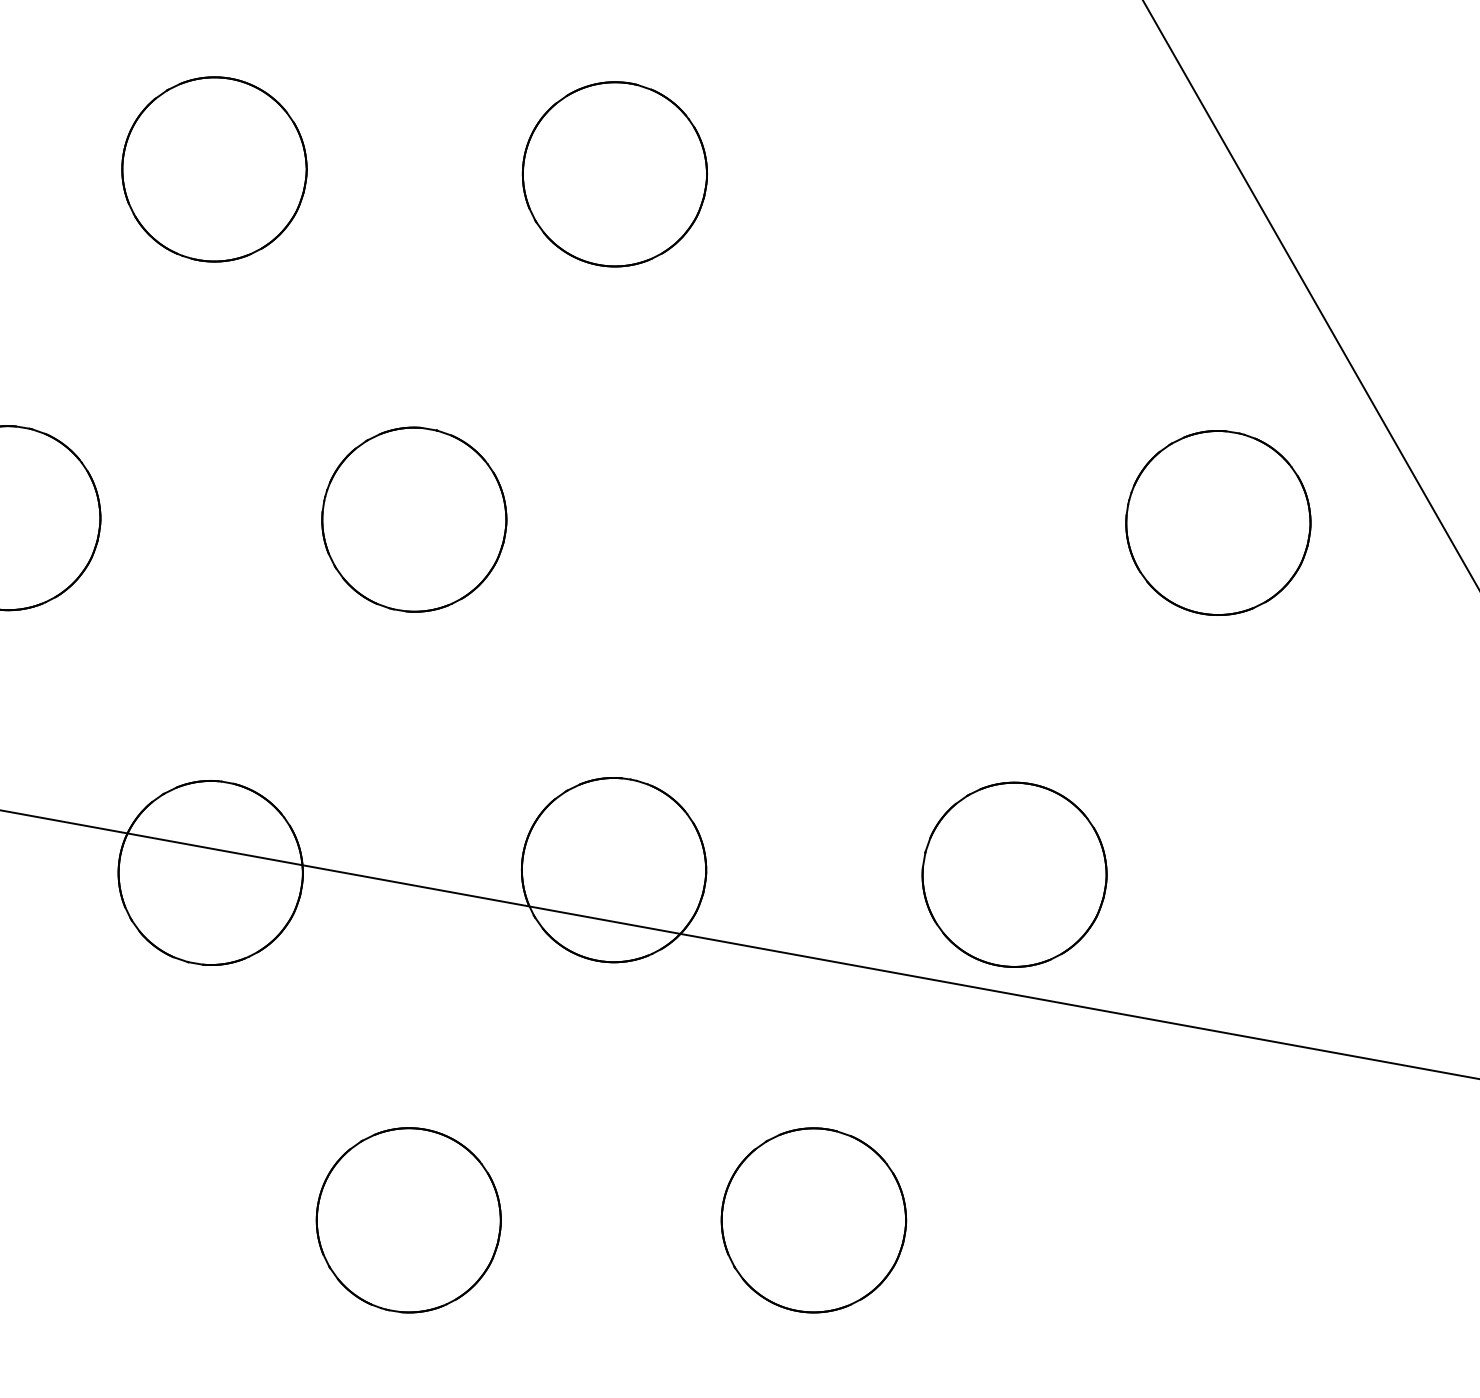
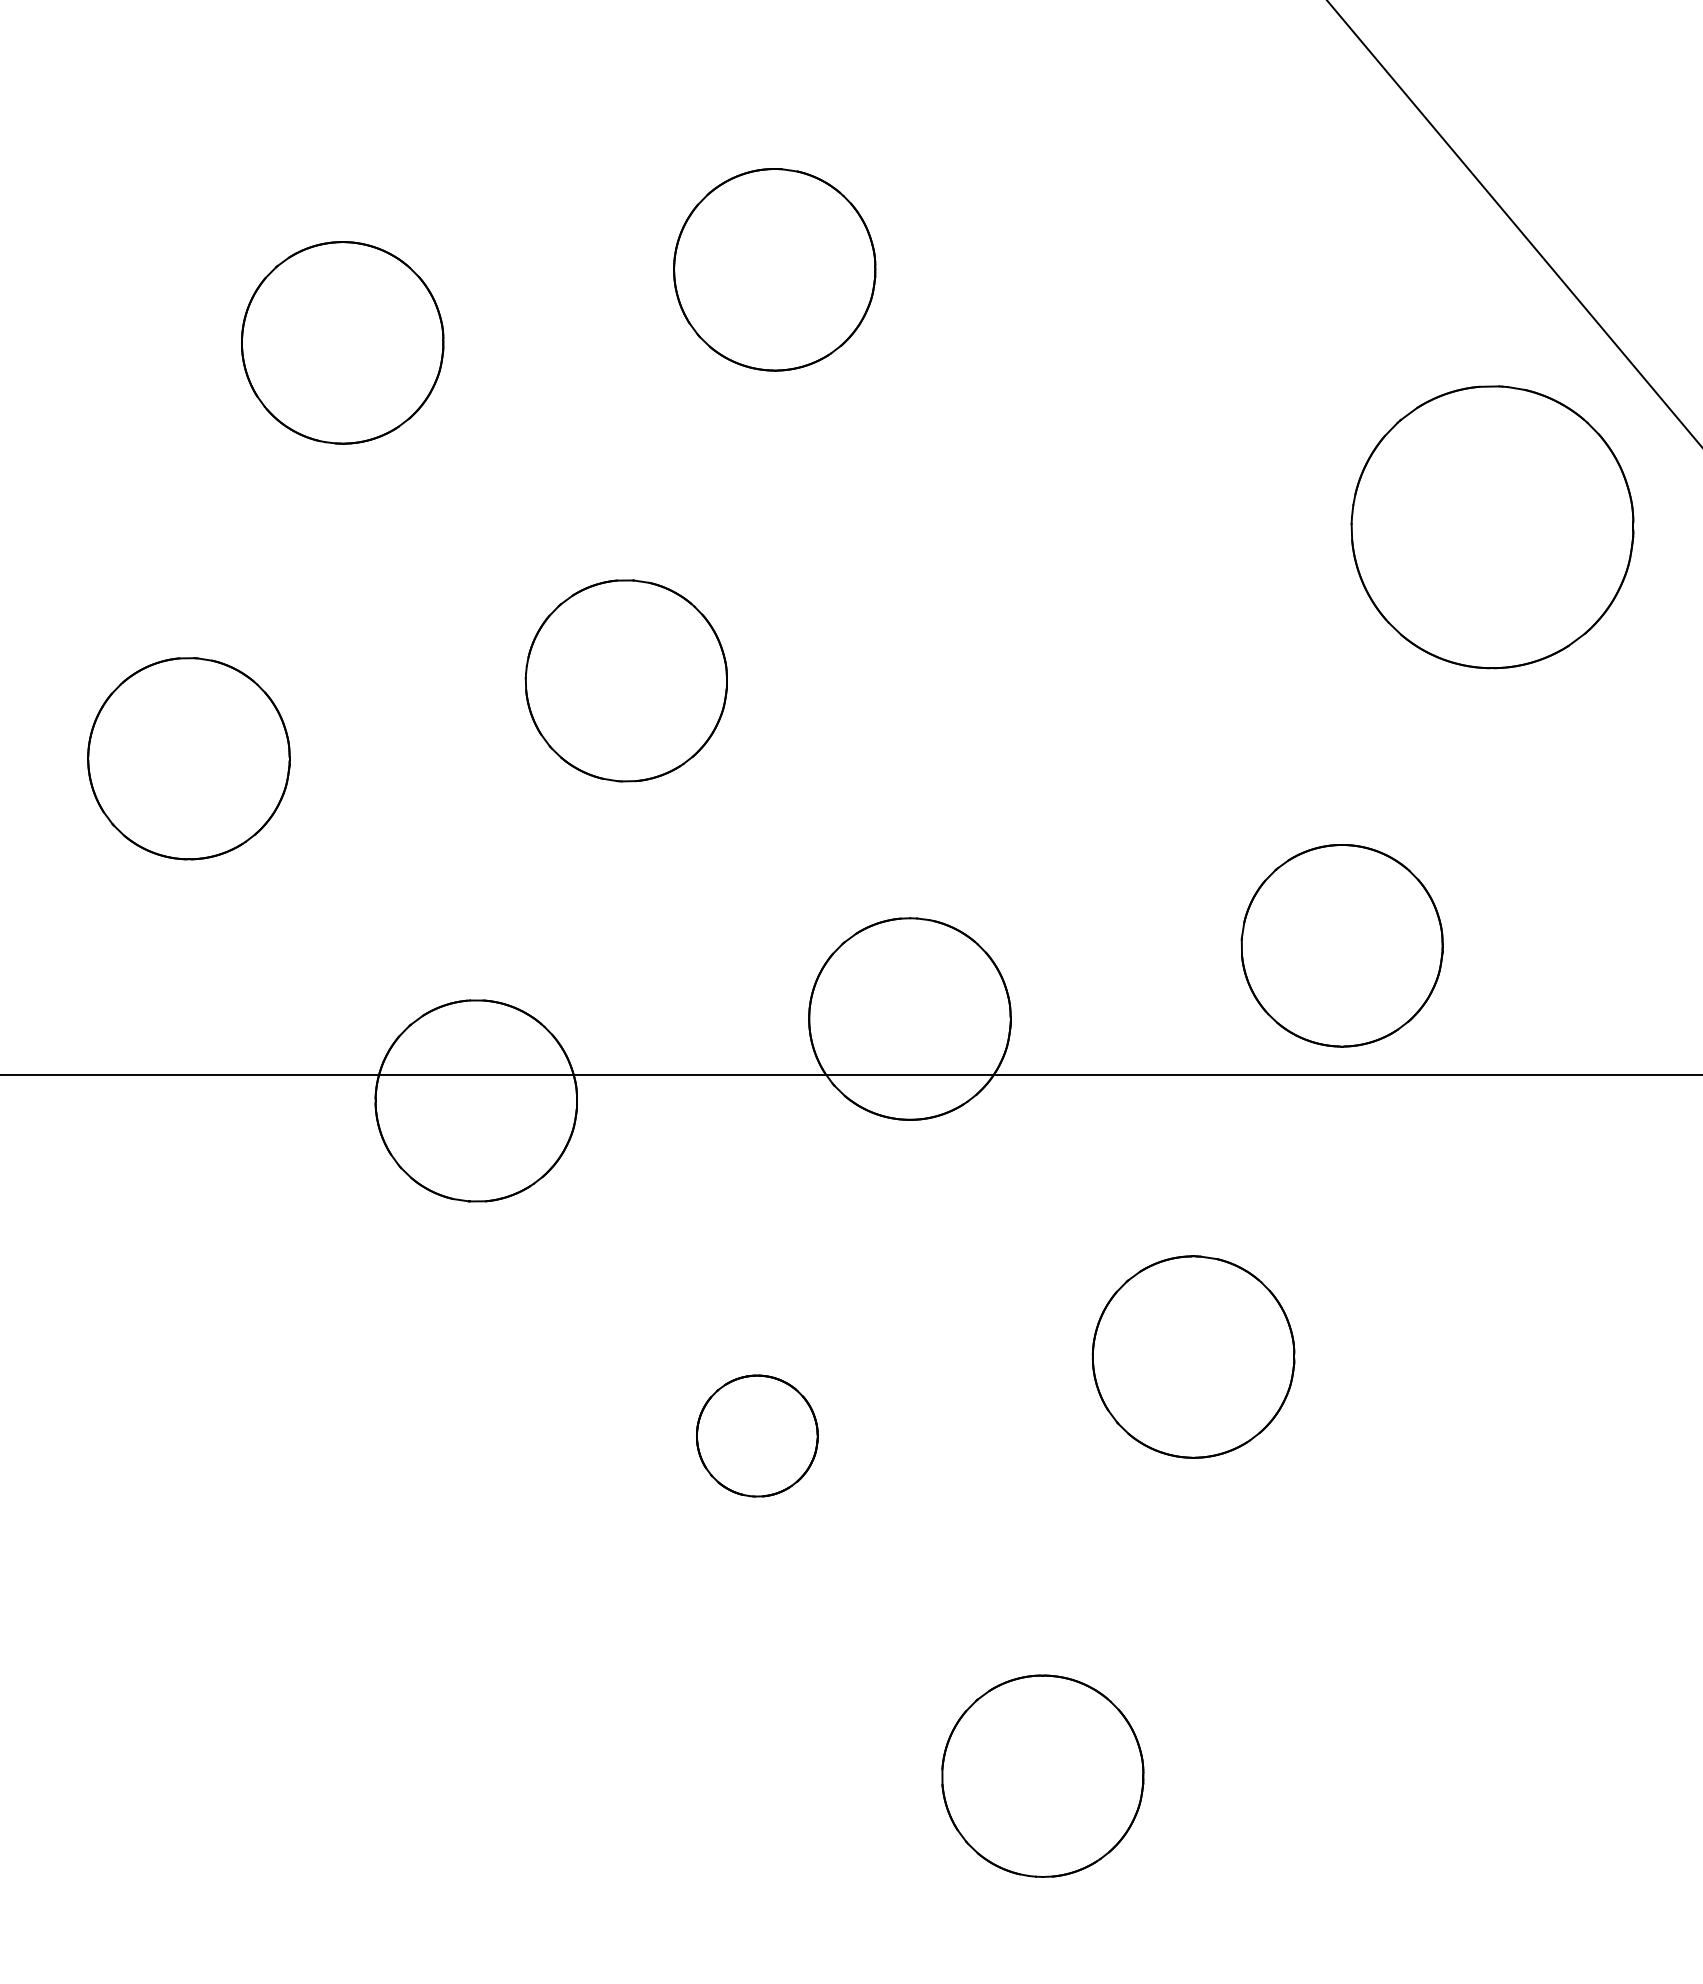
part: (1218, 522) -> (1492, 526), size x1.4
part: (407, 1219) -> (756, 1435), size x0.6

